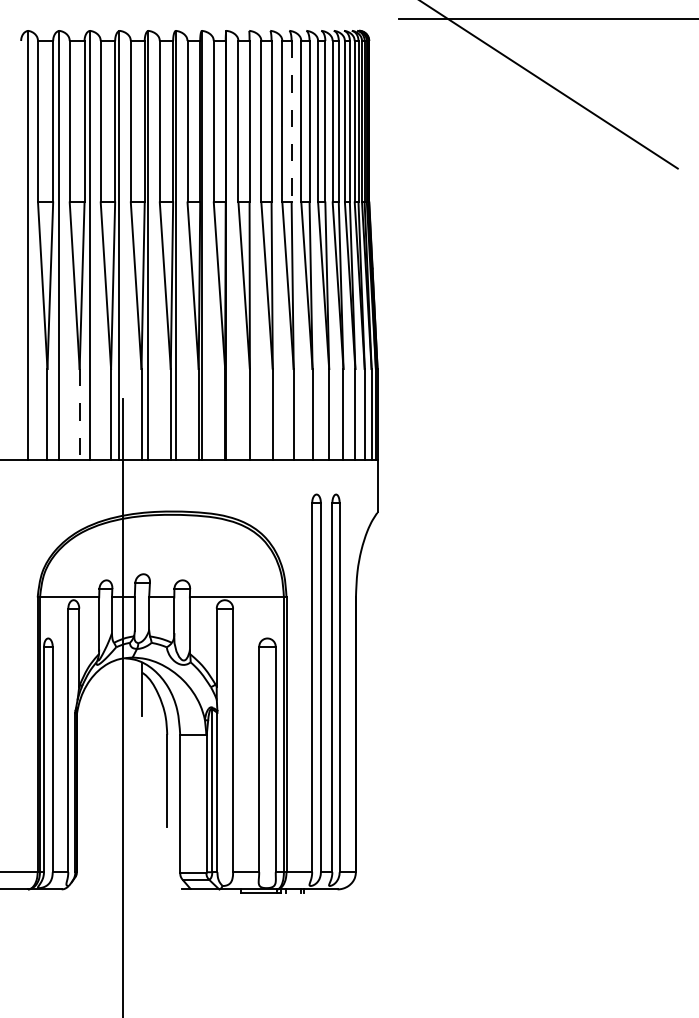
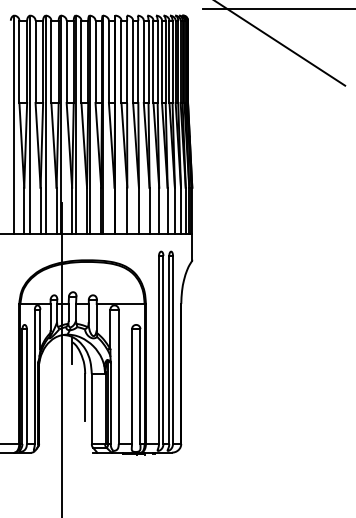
line: (291, 123) -> (148, 62), dashed -> solid
line: (79, 415) -> (40, 211), dashed -> solid

